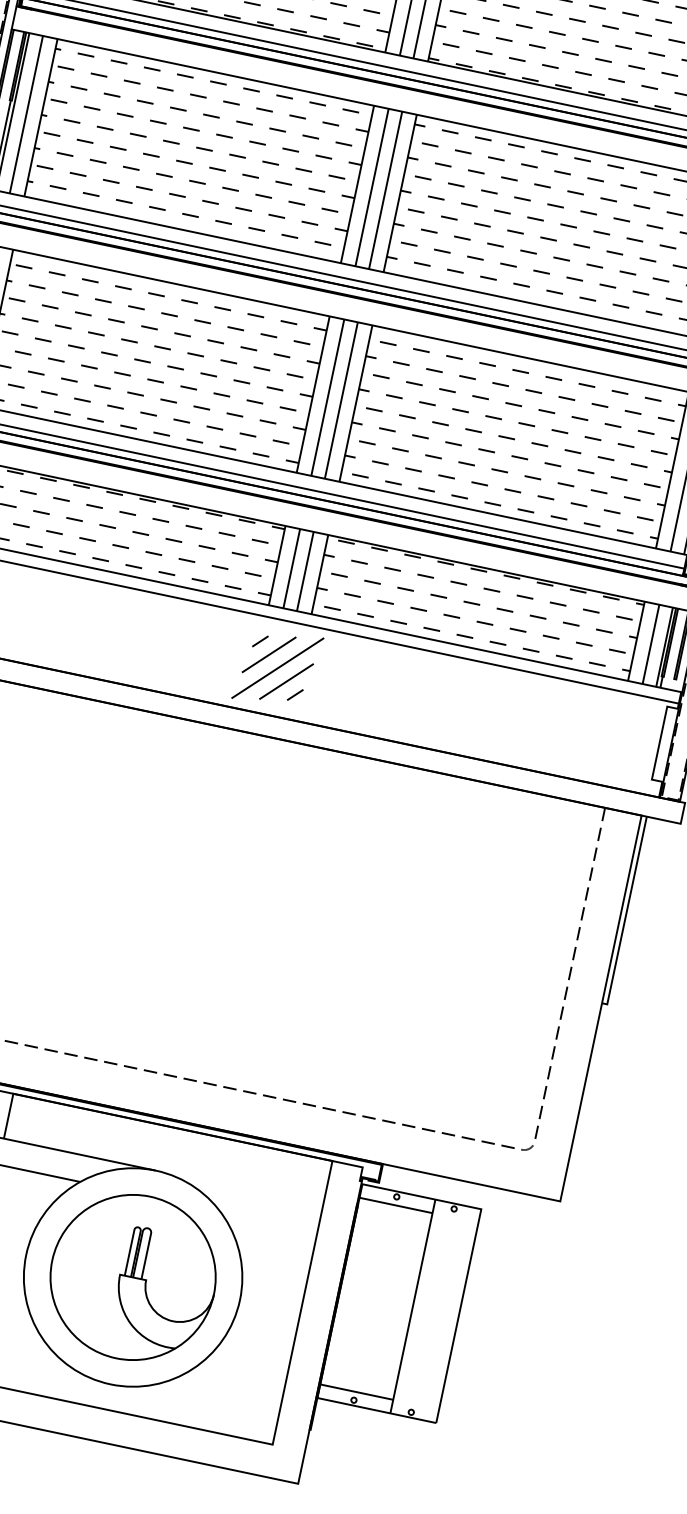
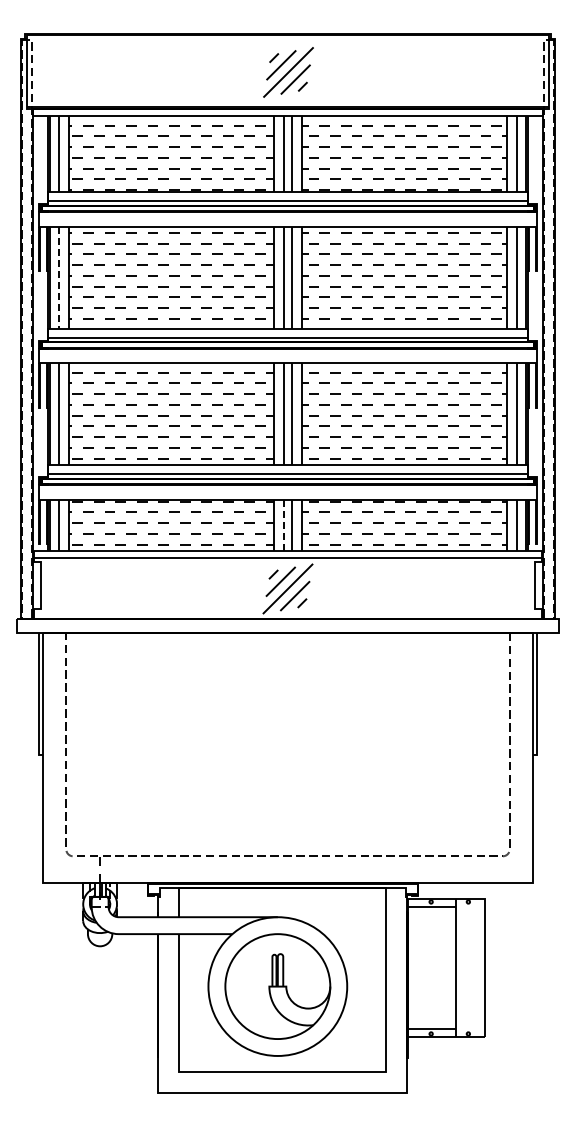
line: (26, 115) -> (59, 278), solid -> dashed
line: (291, 569) -> (283, 525), solid -> dashed

